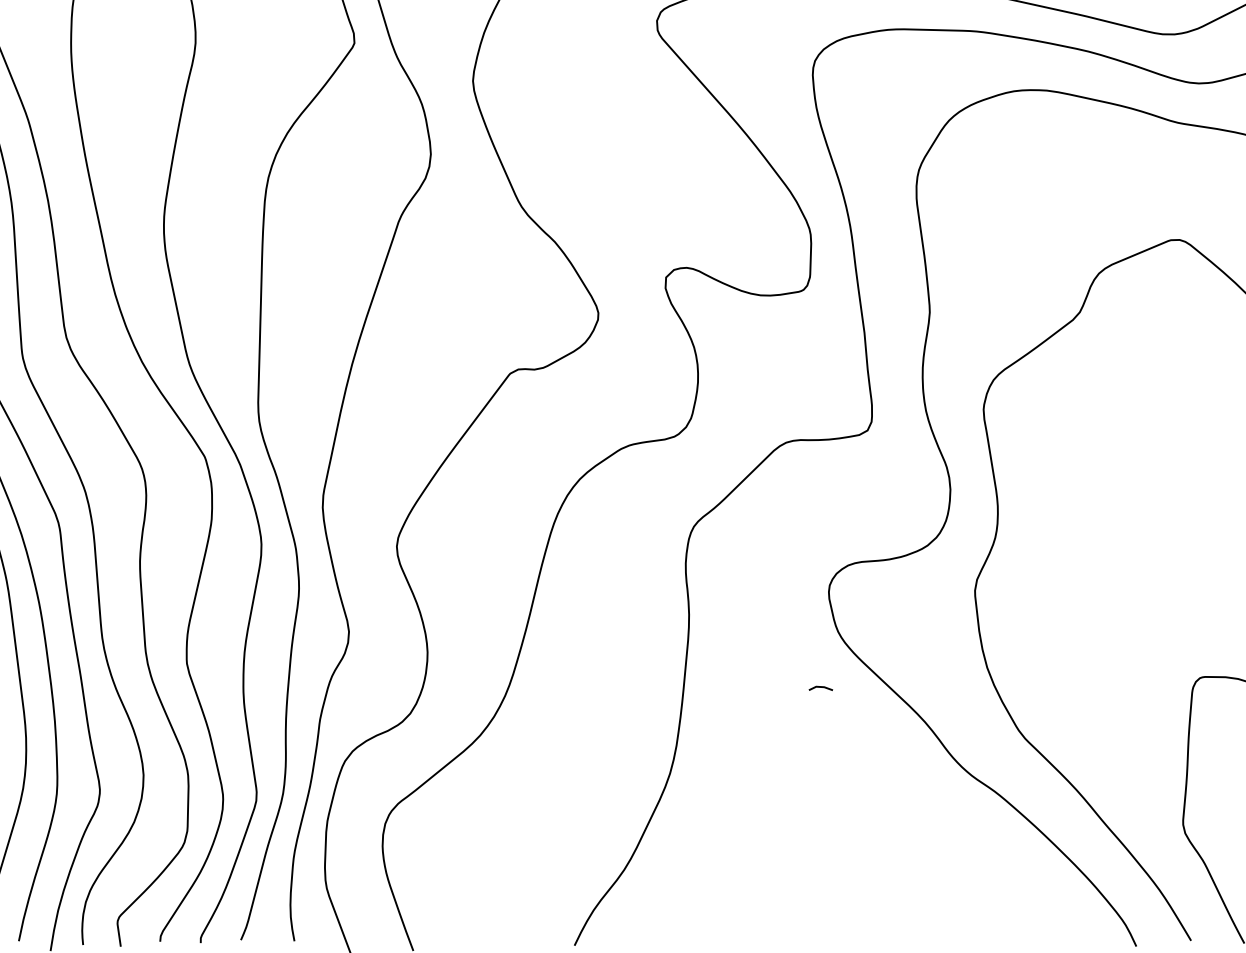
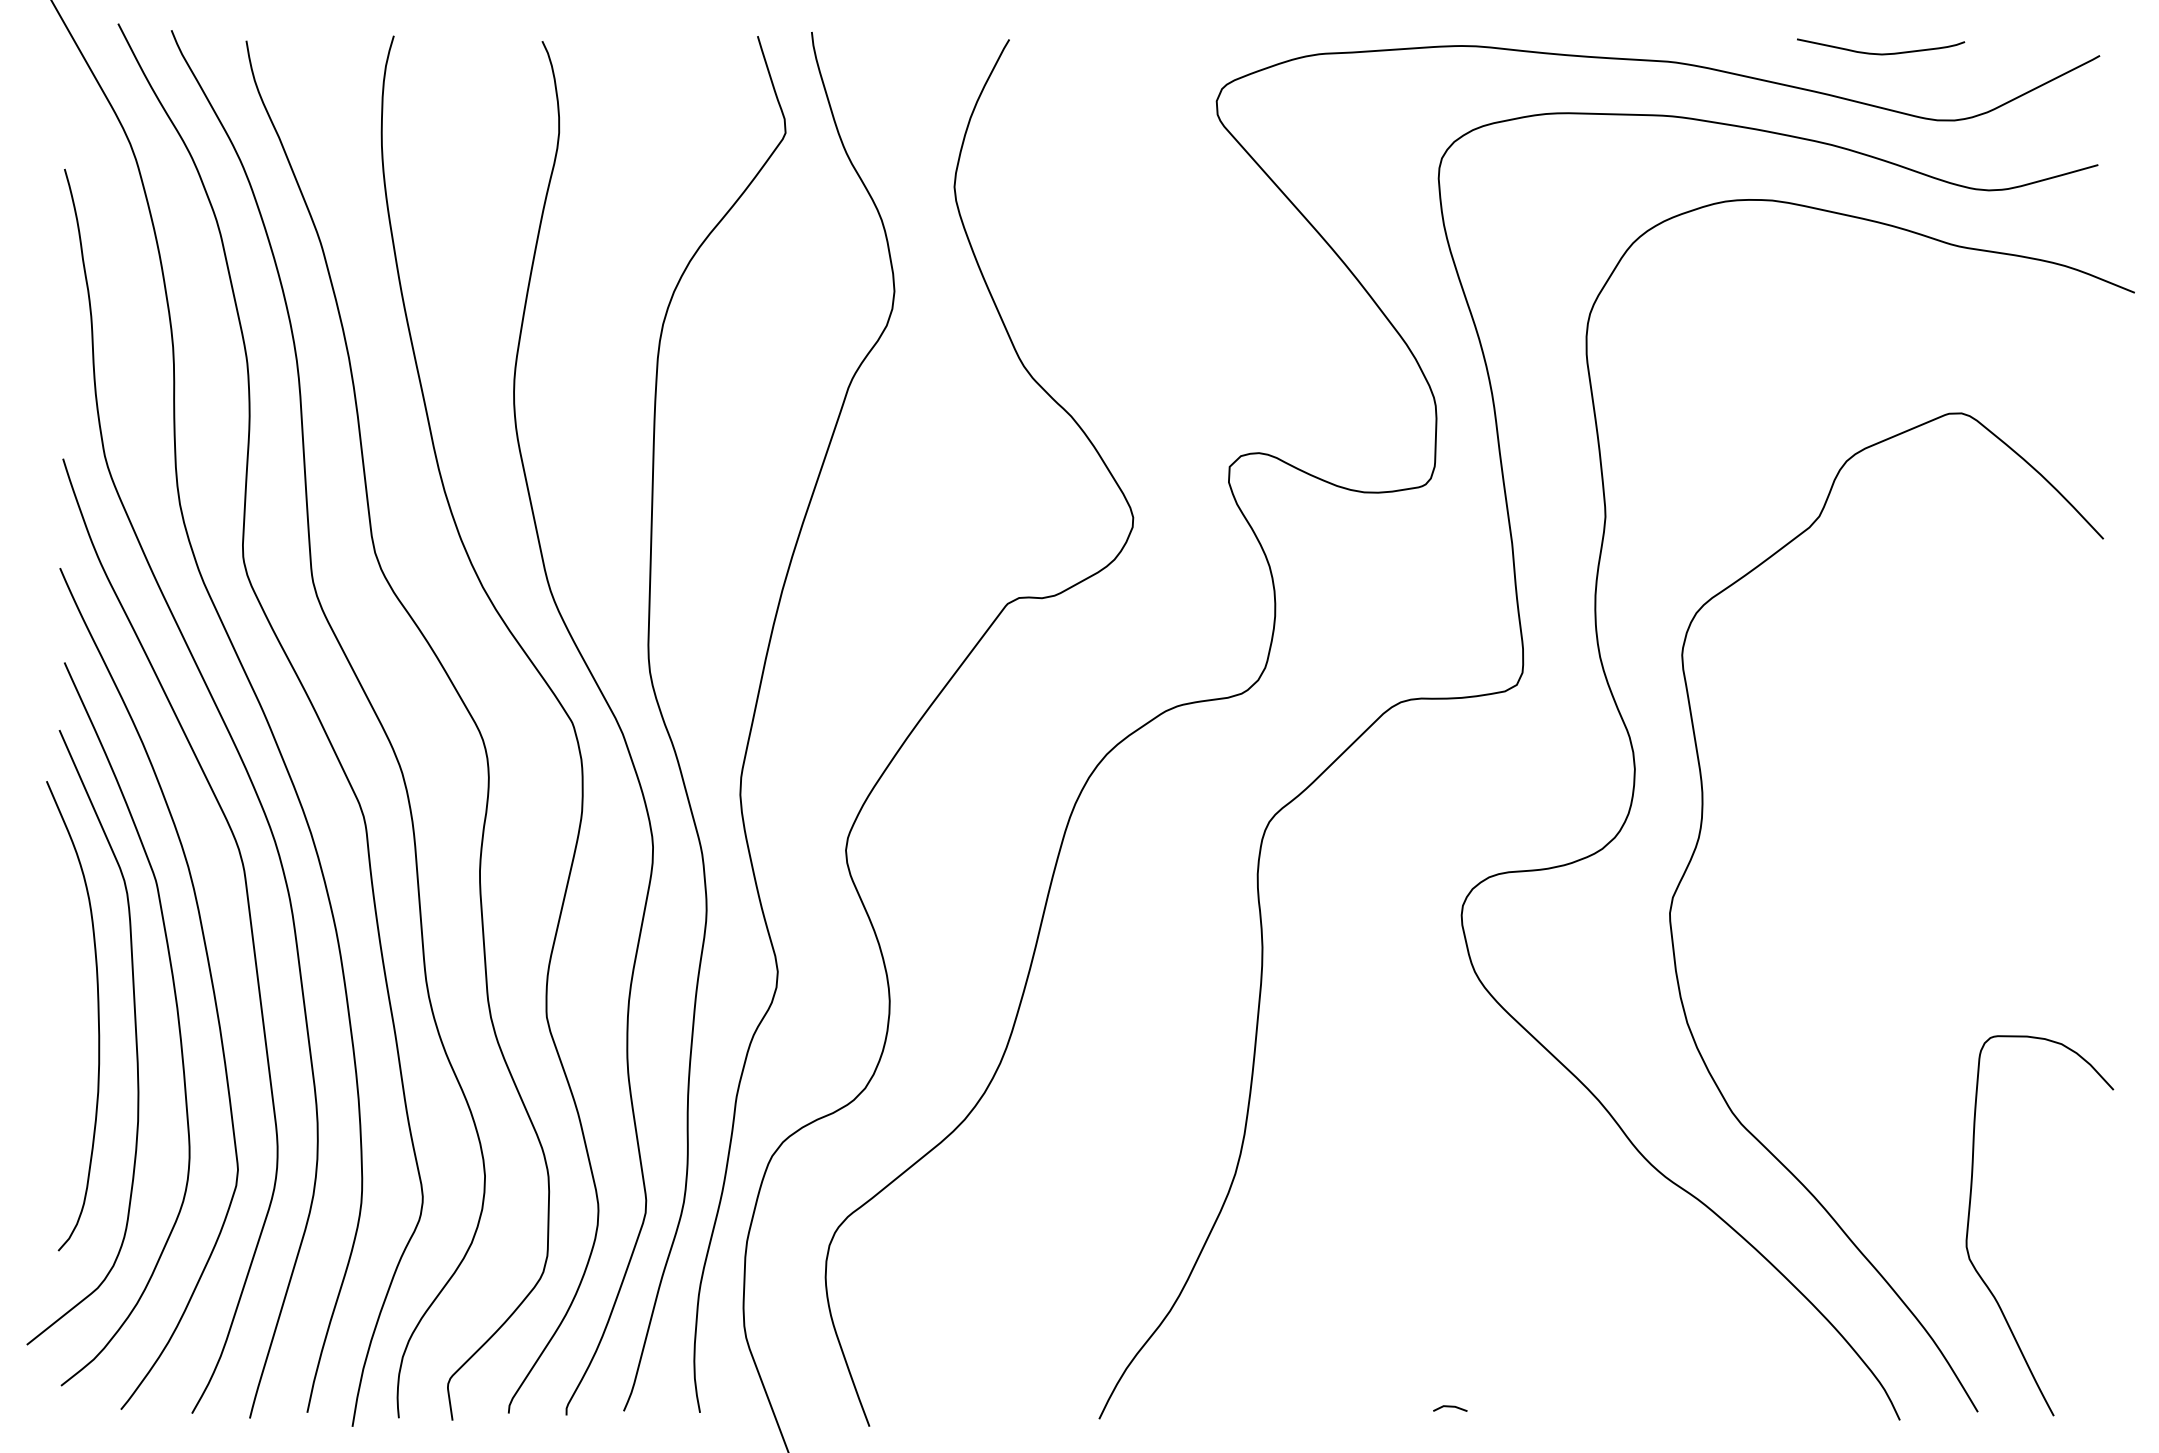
line: (821, 687) -> (1450, 1407), moved

